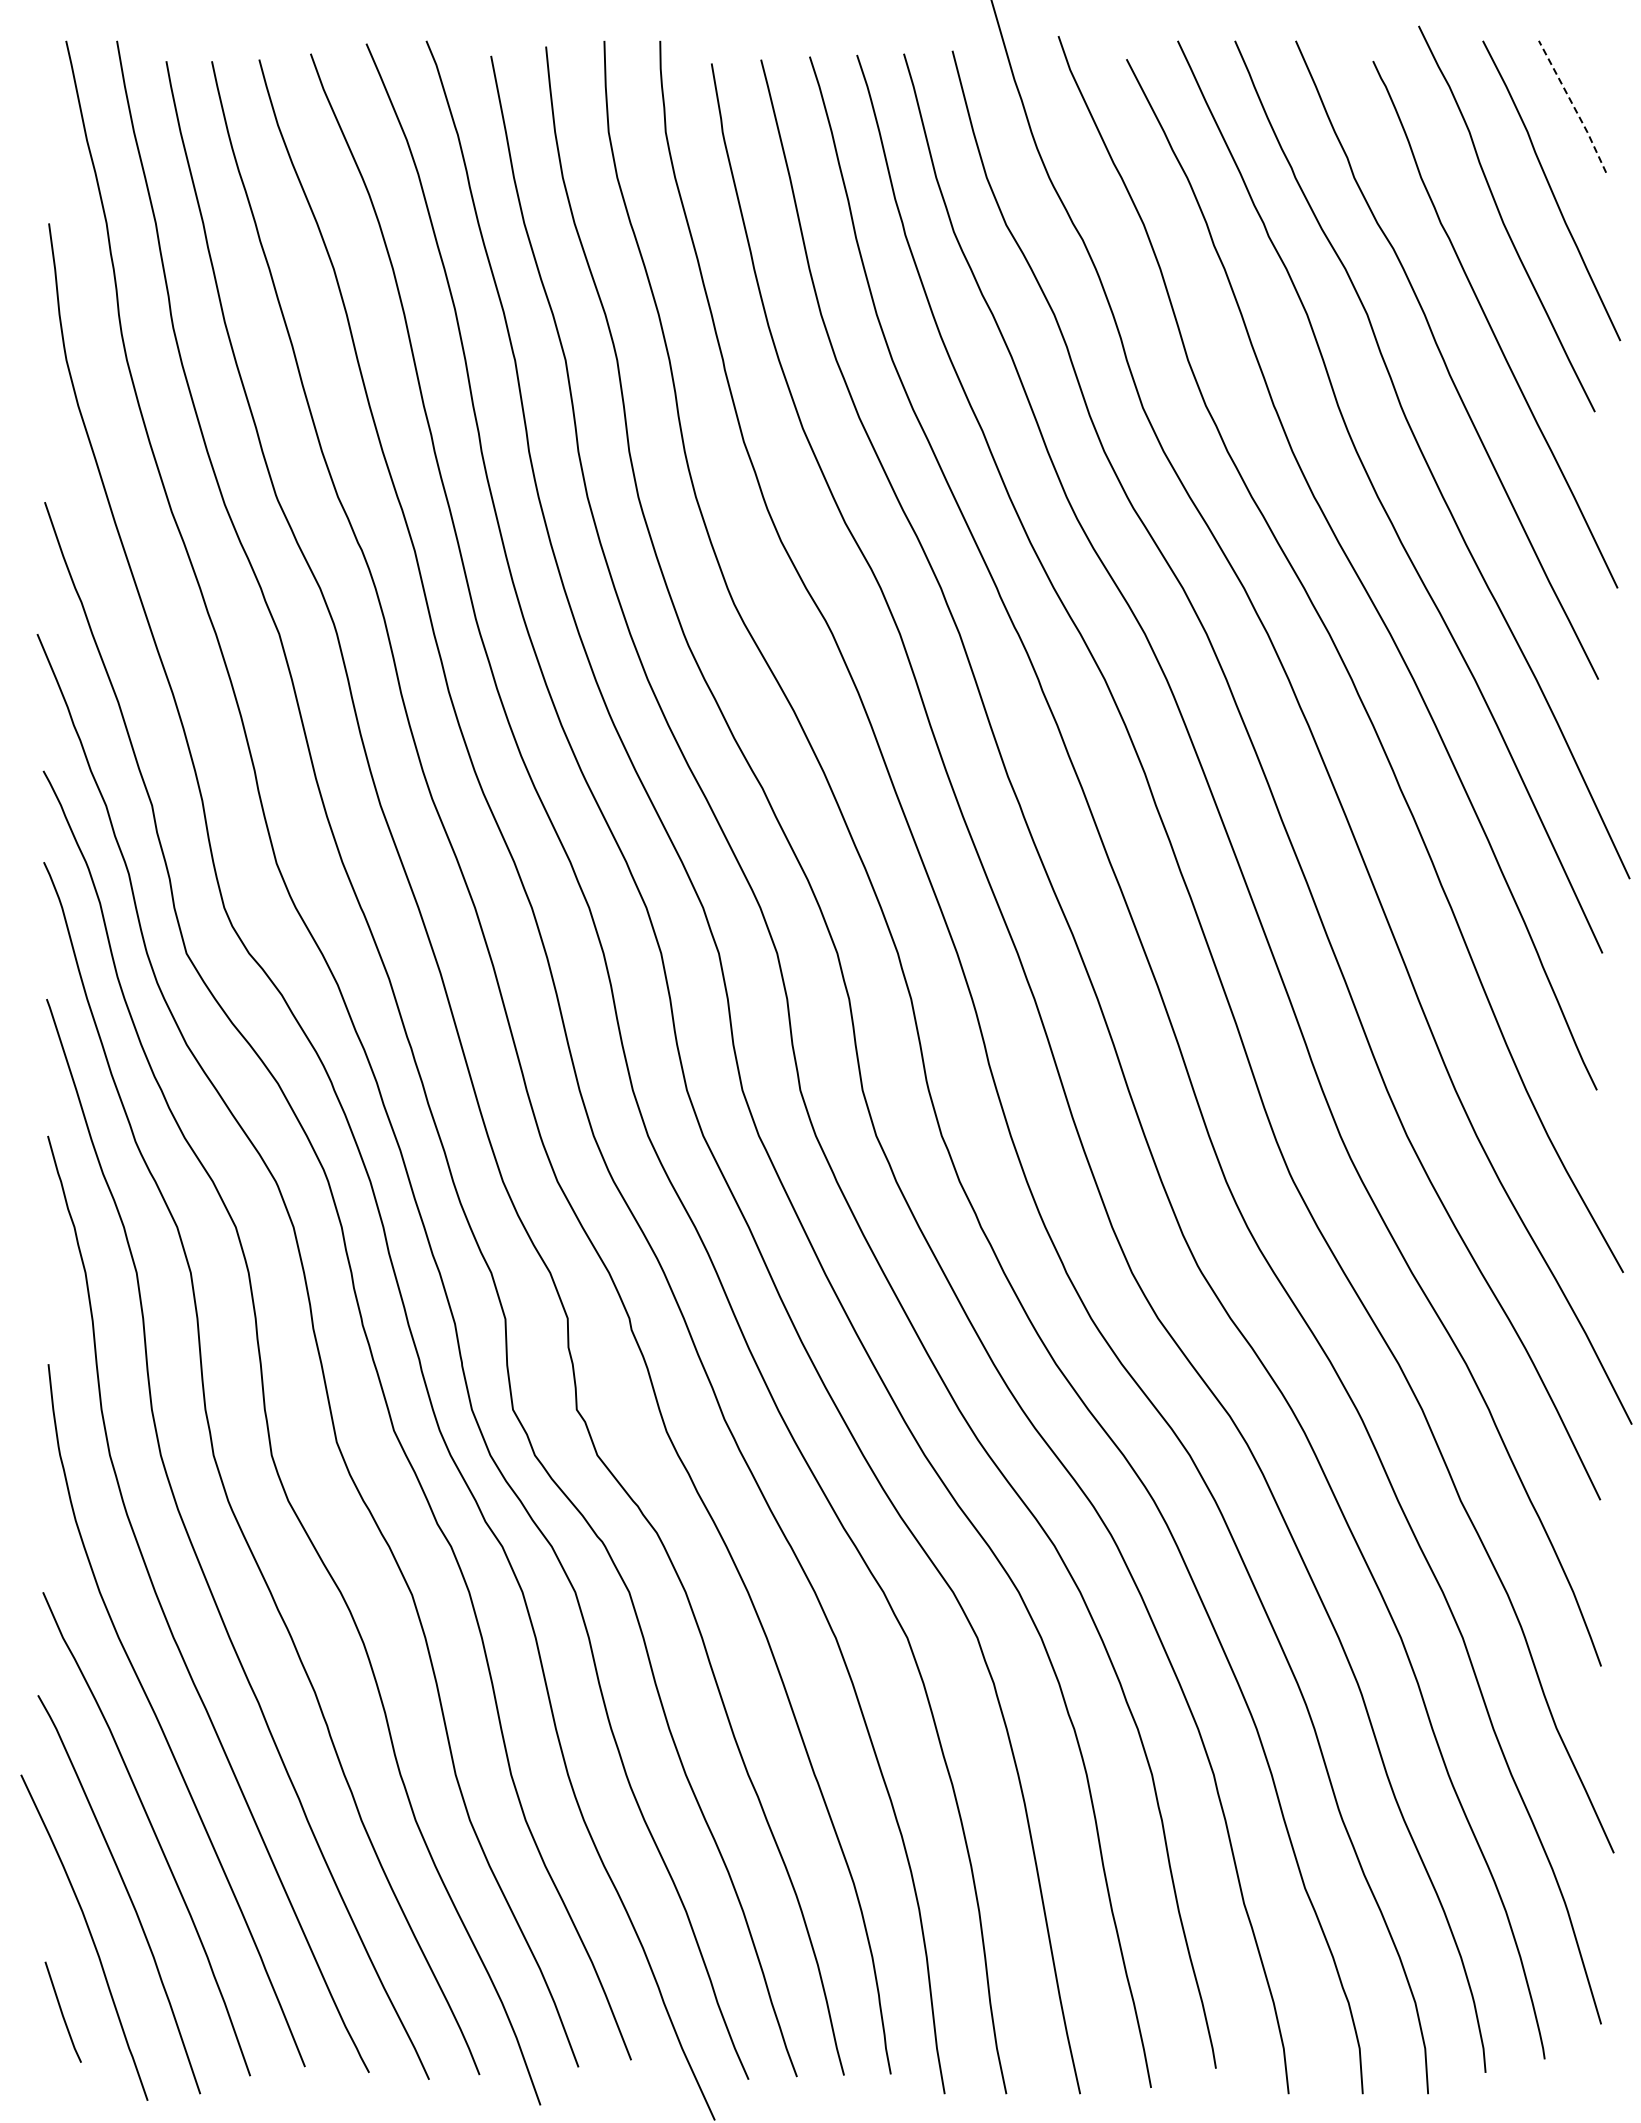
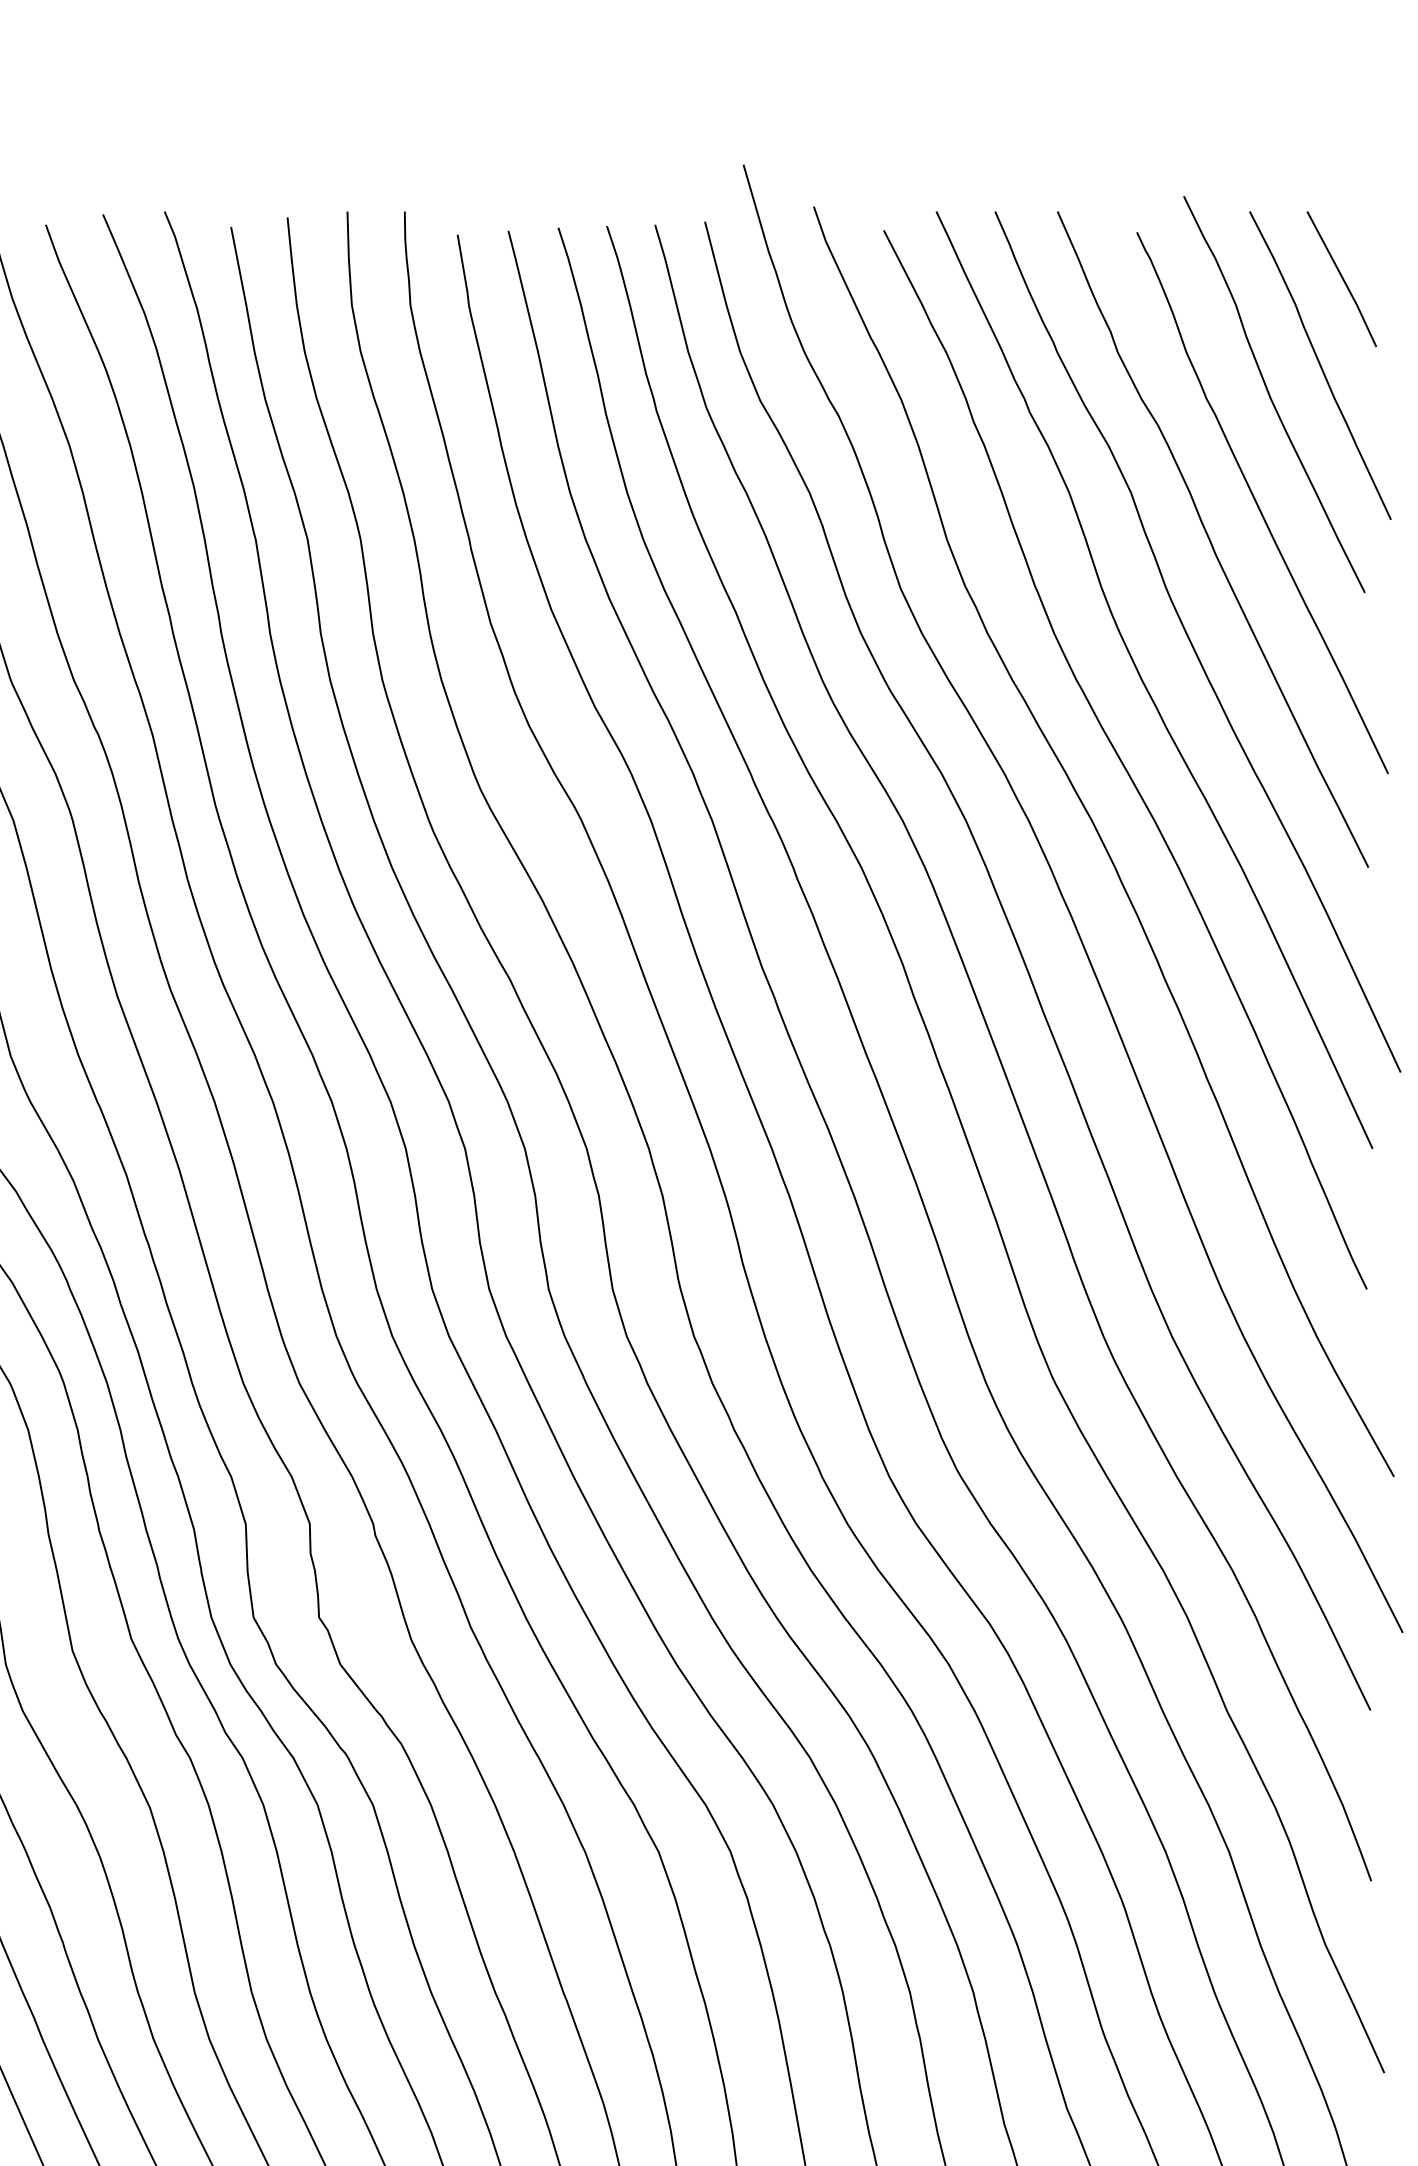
line: (1573, 106) -> (1342, 278), dashed -> solid

